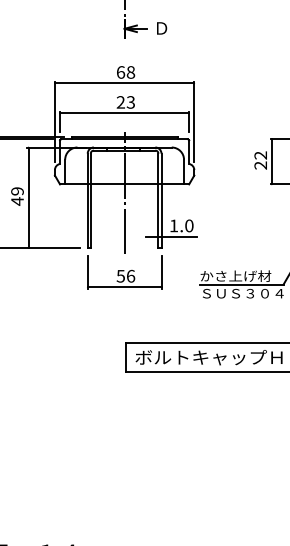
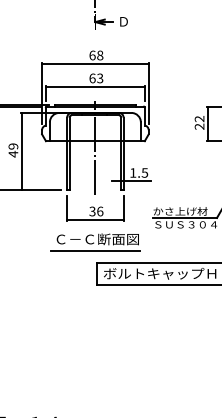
text: (120, 102) -> (92, 78), 23 -> 63
text: (188, 225) -> (144, 172), 1.0 -> 1.5
text: (120, 274) -> (92, 210), 56 -> 36
part: (124, 316) -> (95, 242), added

